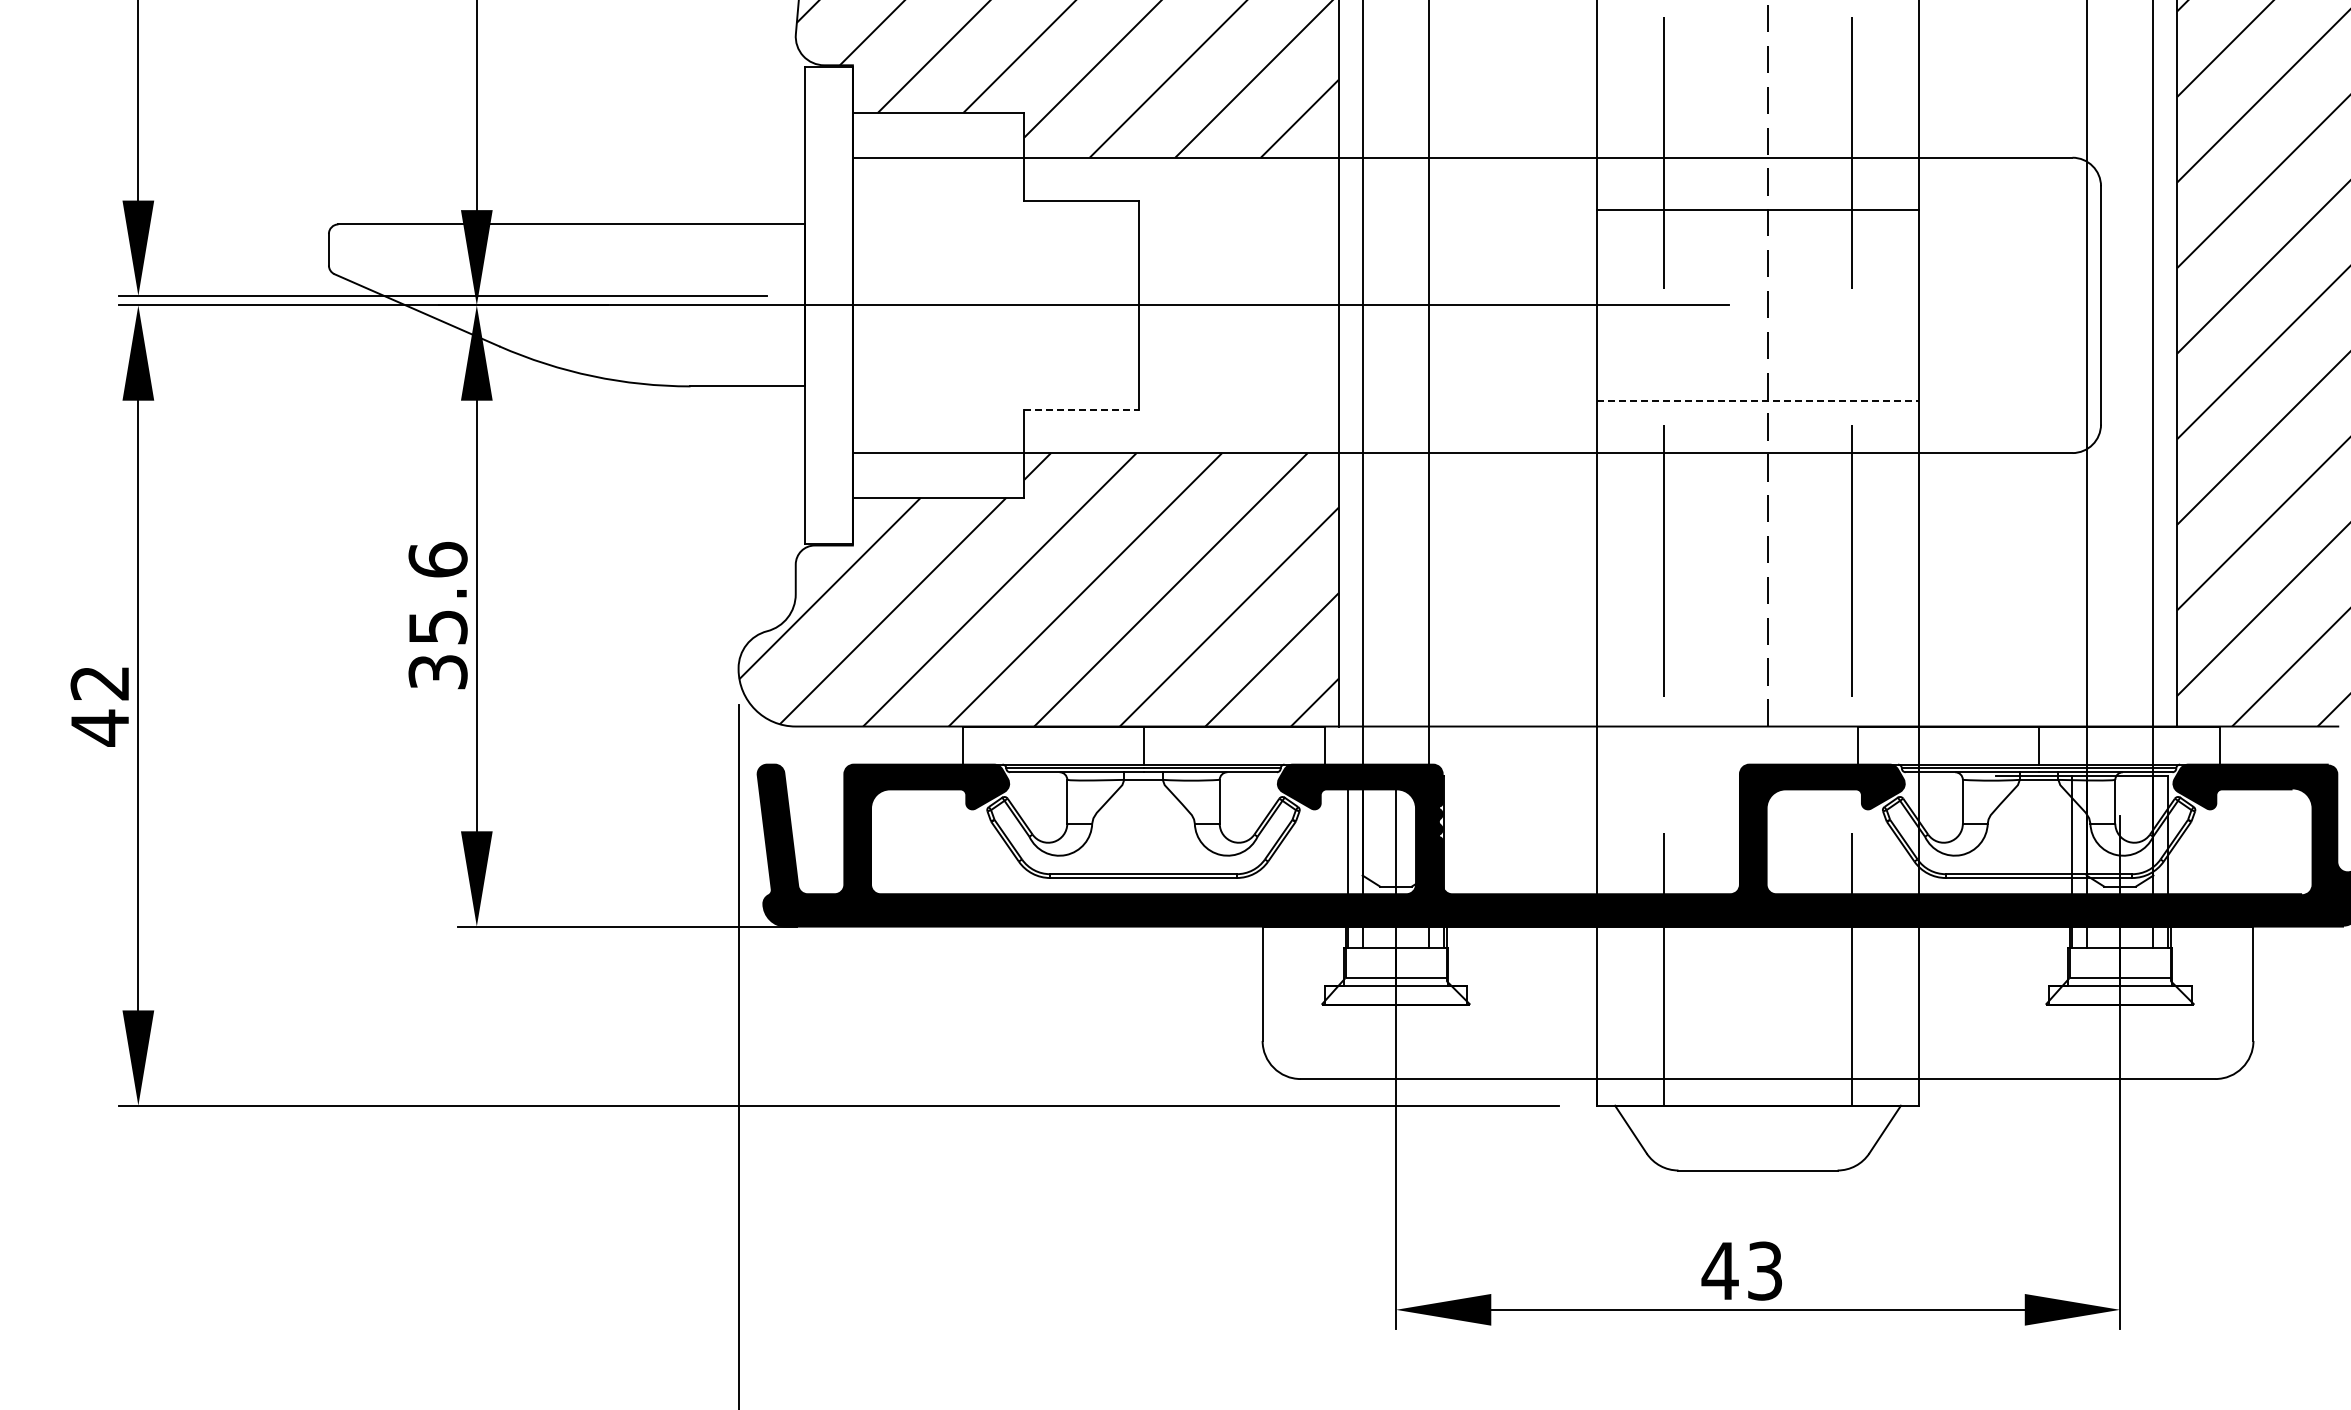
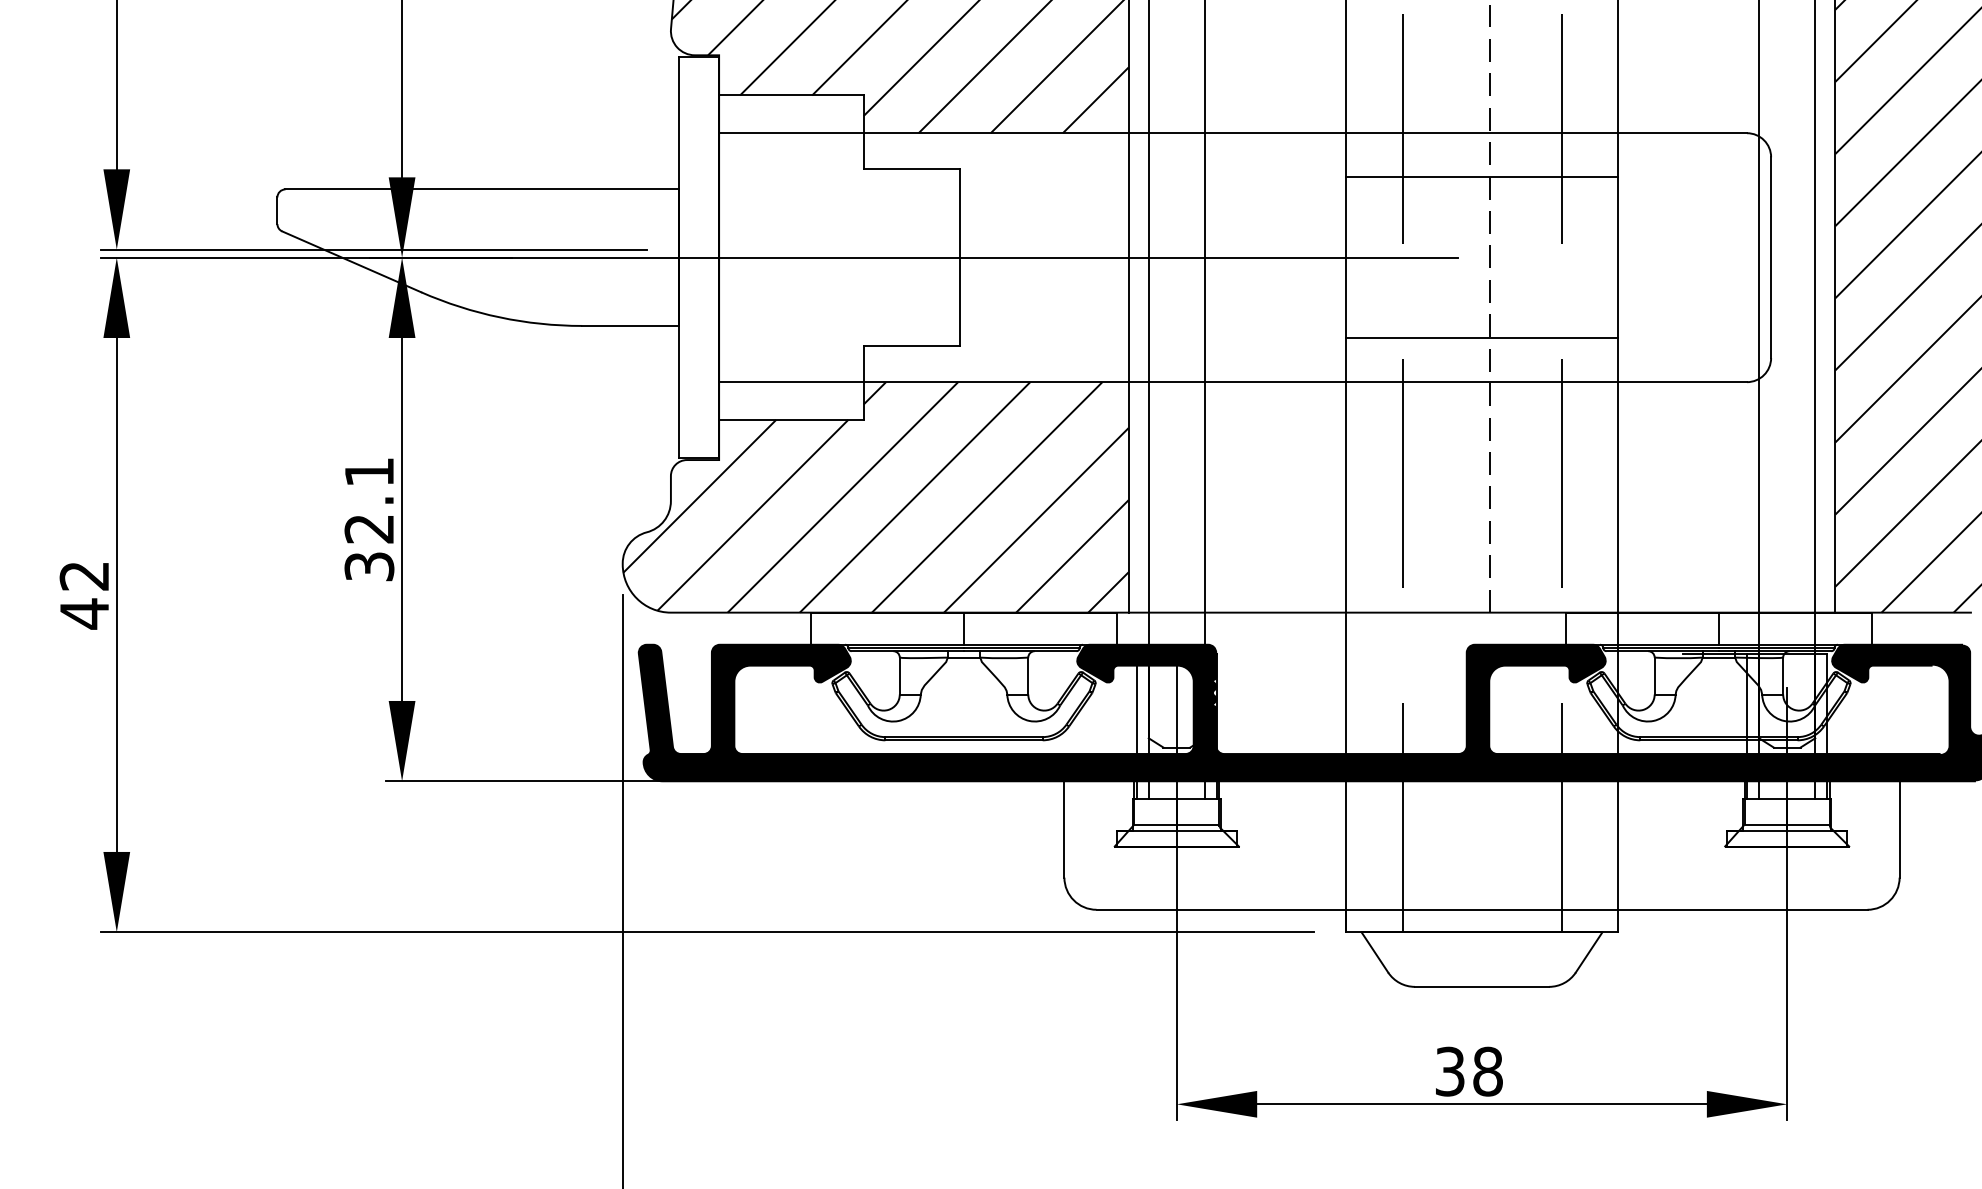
line: (1758, 400) -> (1482, 337), dashed -> solid
line: (1082, 410) -> (912, 346), dashed -> solid
text: (437, 593) -> (368, 500), 35.6 -> 32.1
text: (1741, 1270) -> (1468, 1071), 43 -> 38

